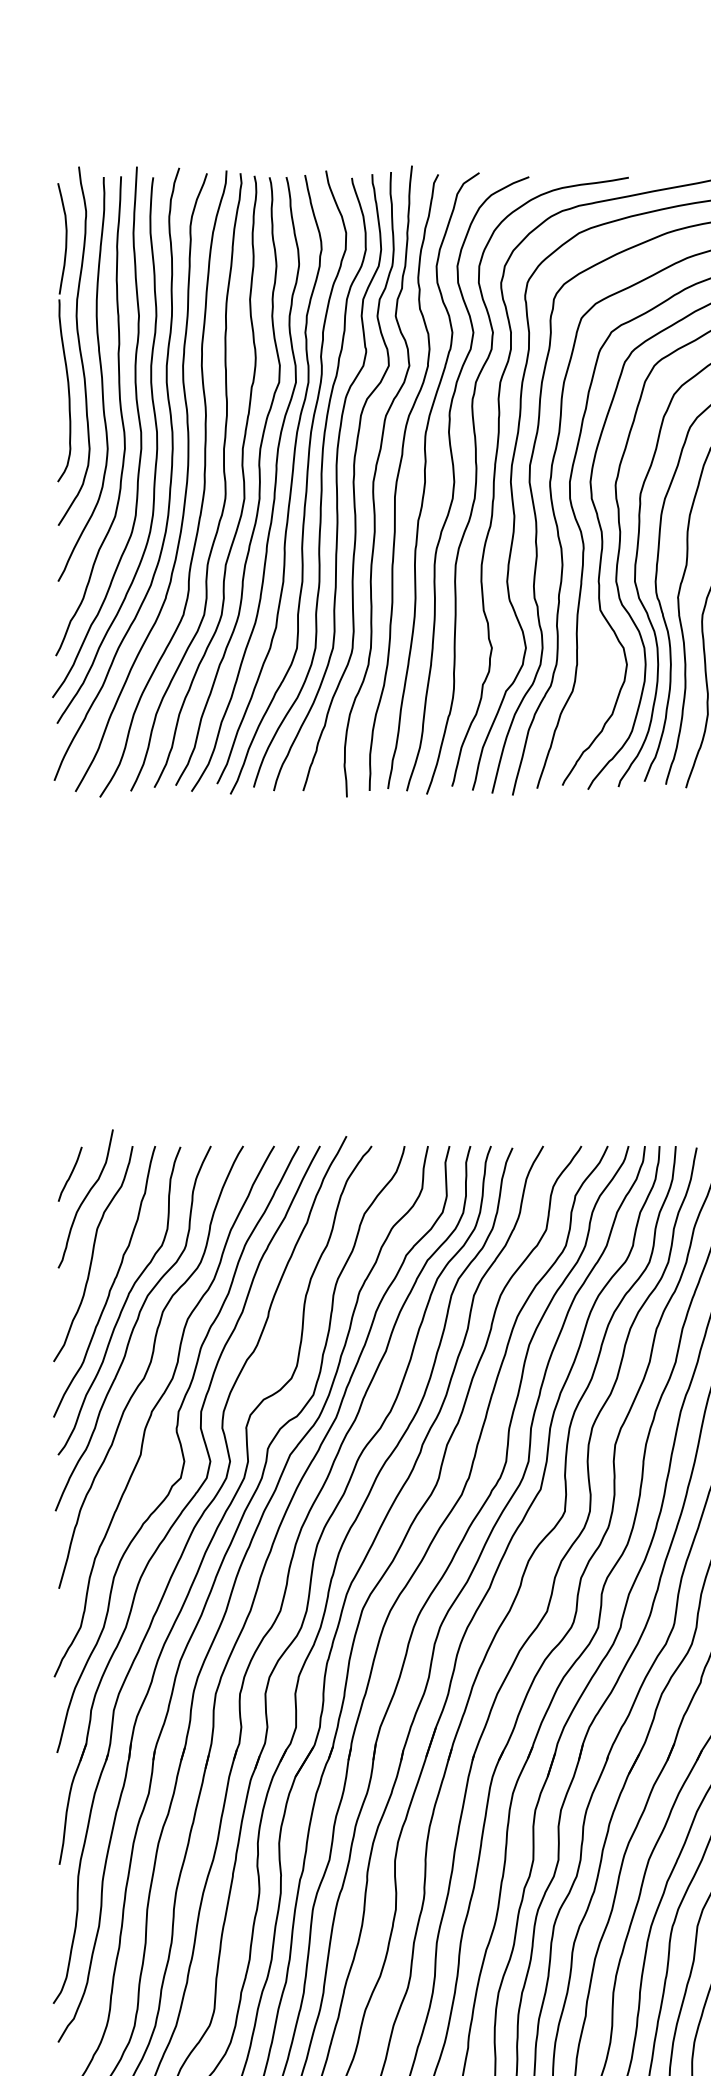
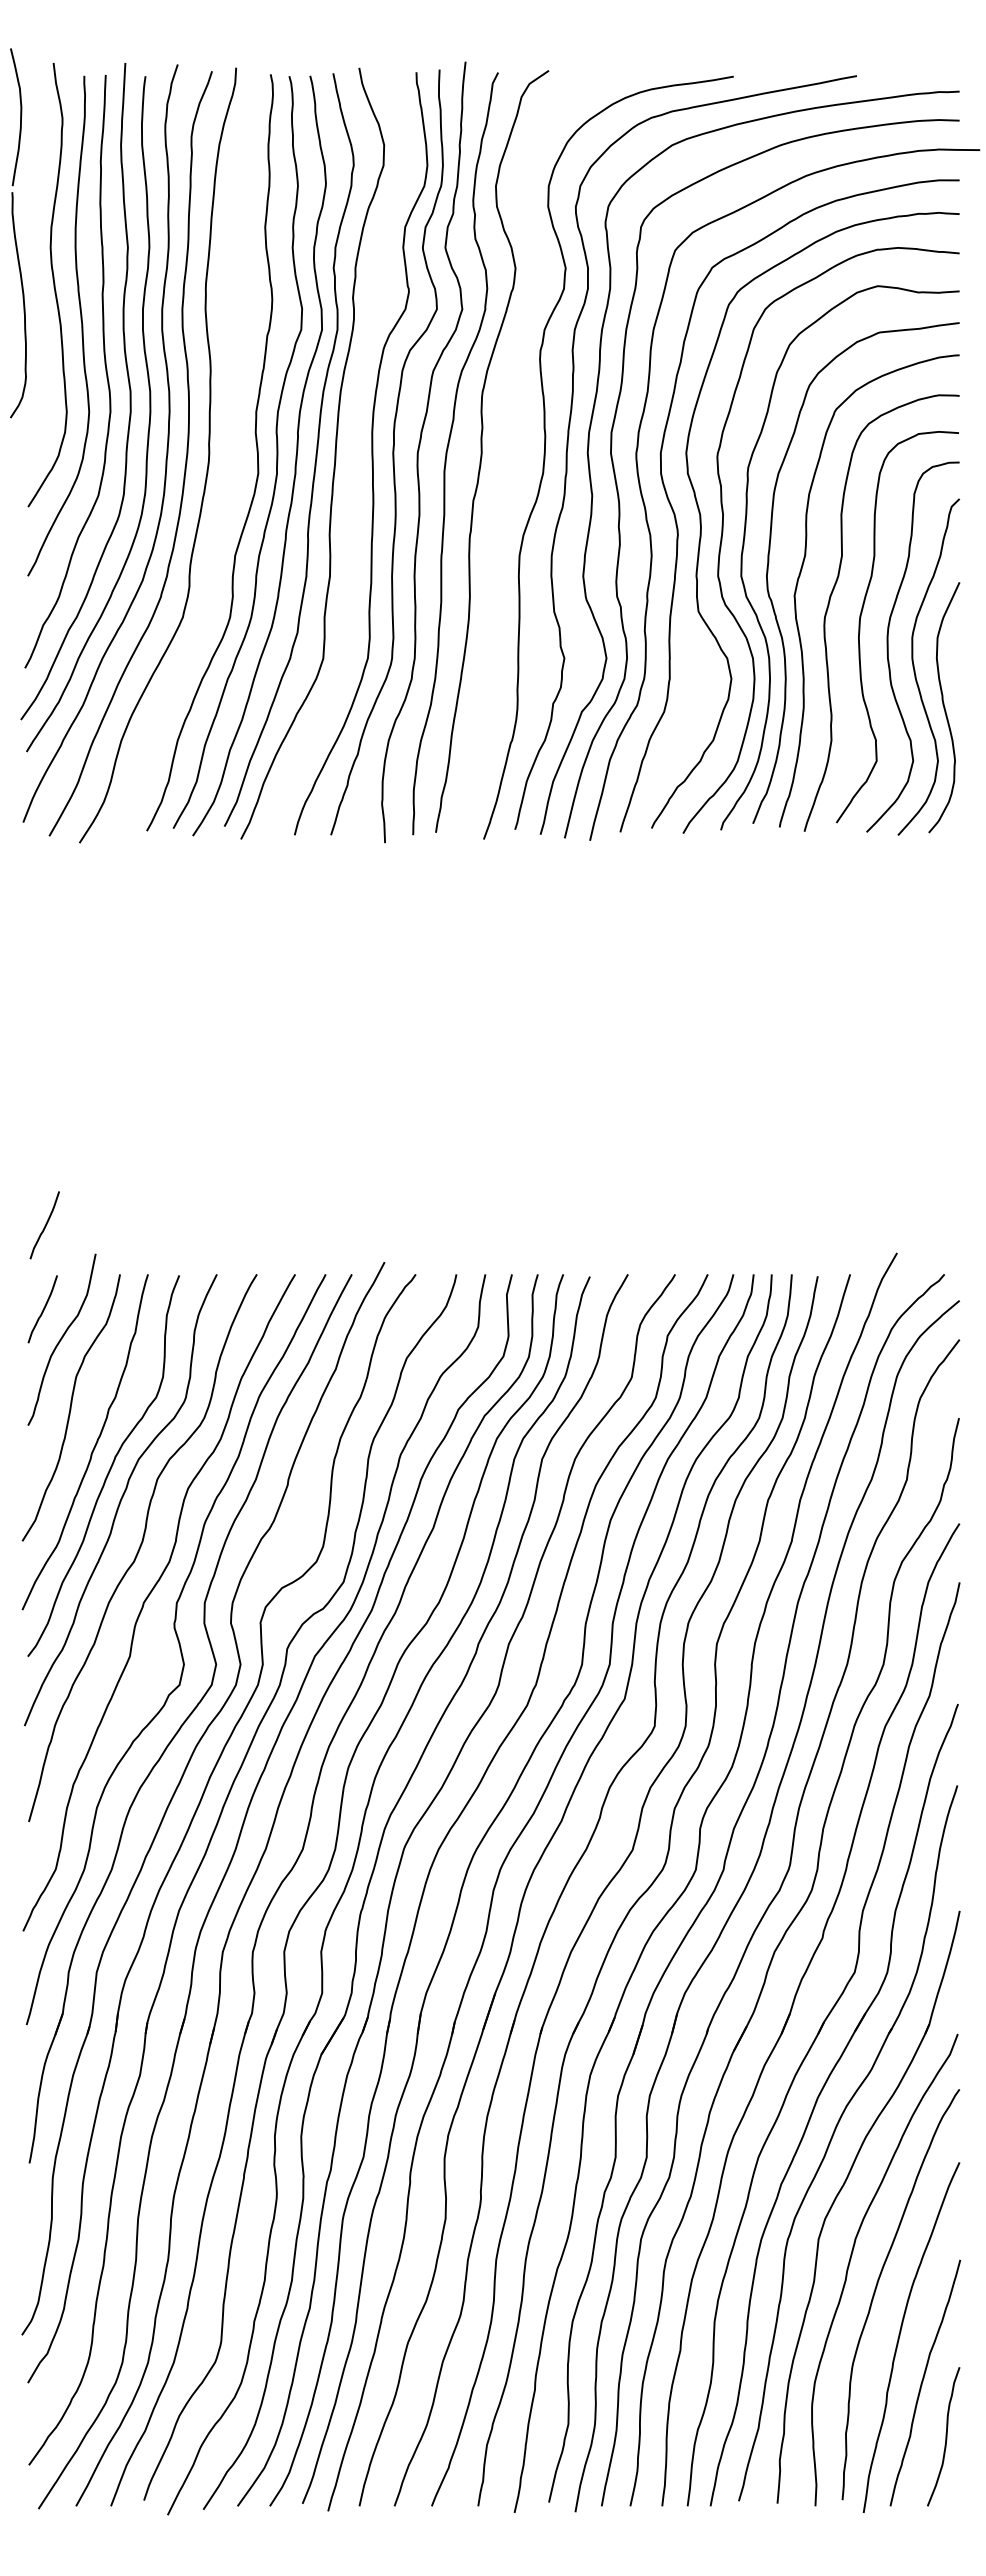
part: (64, 332) -> (18, 233), moved
curve: (223, 475) -> (232, 445), removed
curve: (320, 482) -> (352, 453), removed
curve: (454, 484) -> (518, 455), removed
curve: (71, 1106) -> (44, 1225), added

